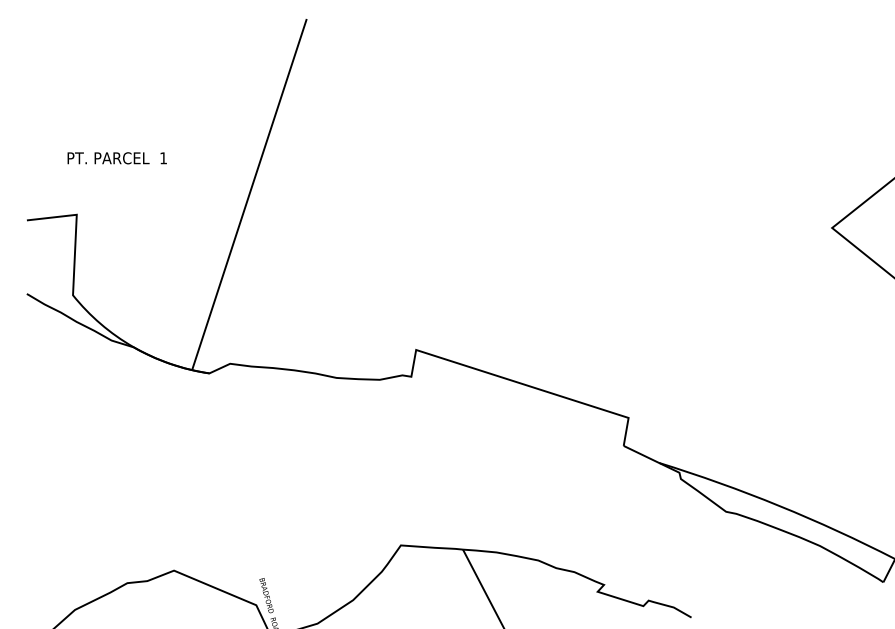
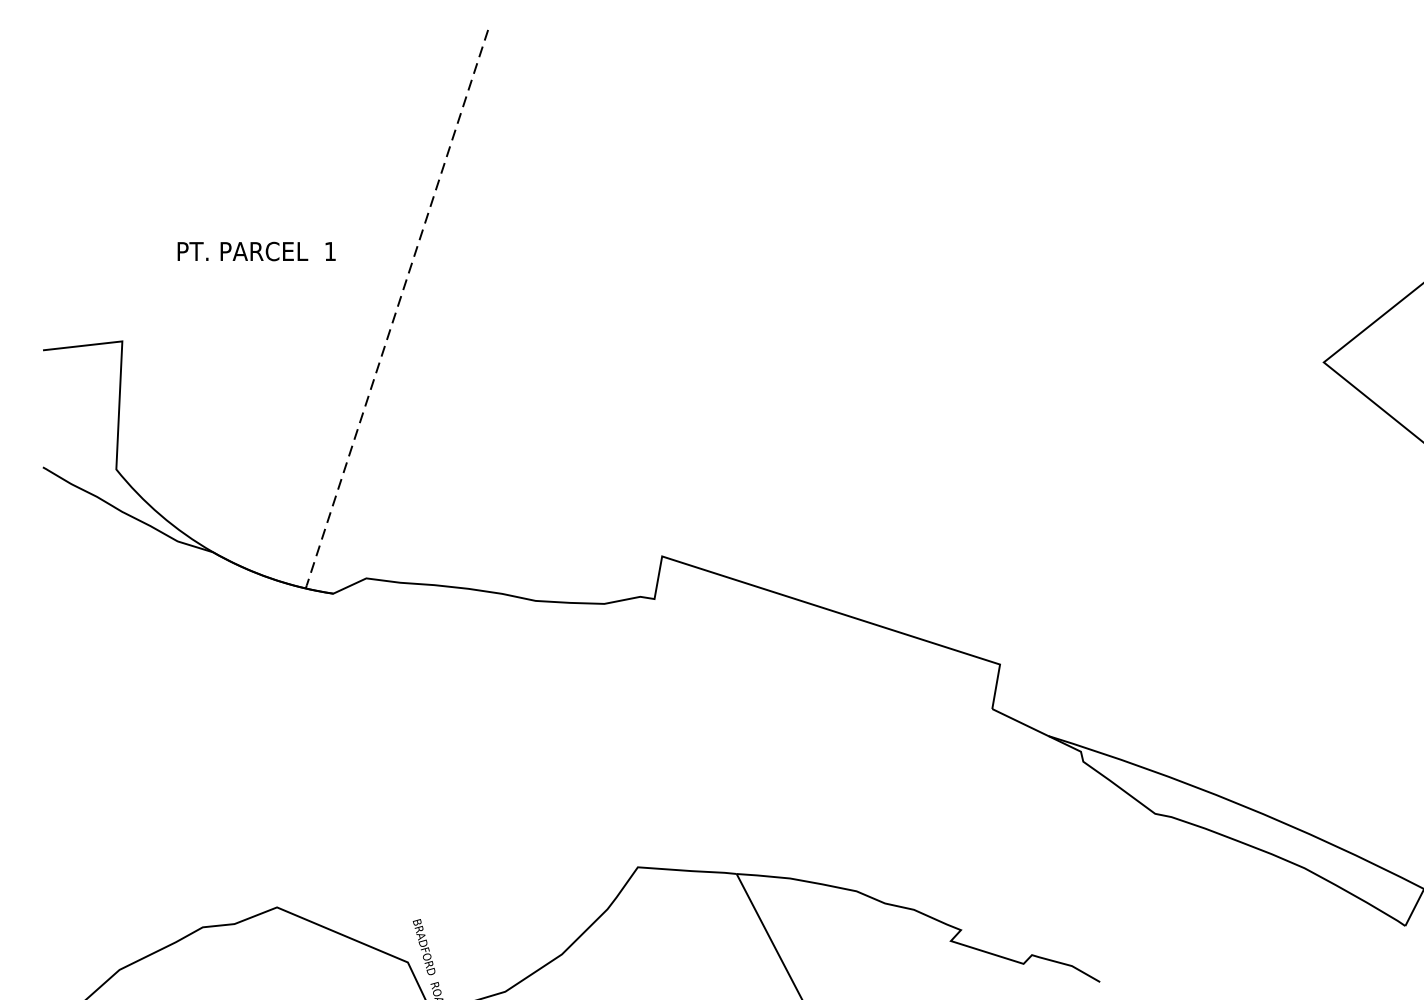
text: (116, 158) -> (255, 251), moved
line: (249, 195) -> (397, 310), solid -> dashed

